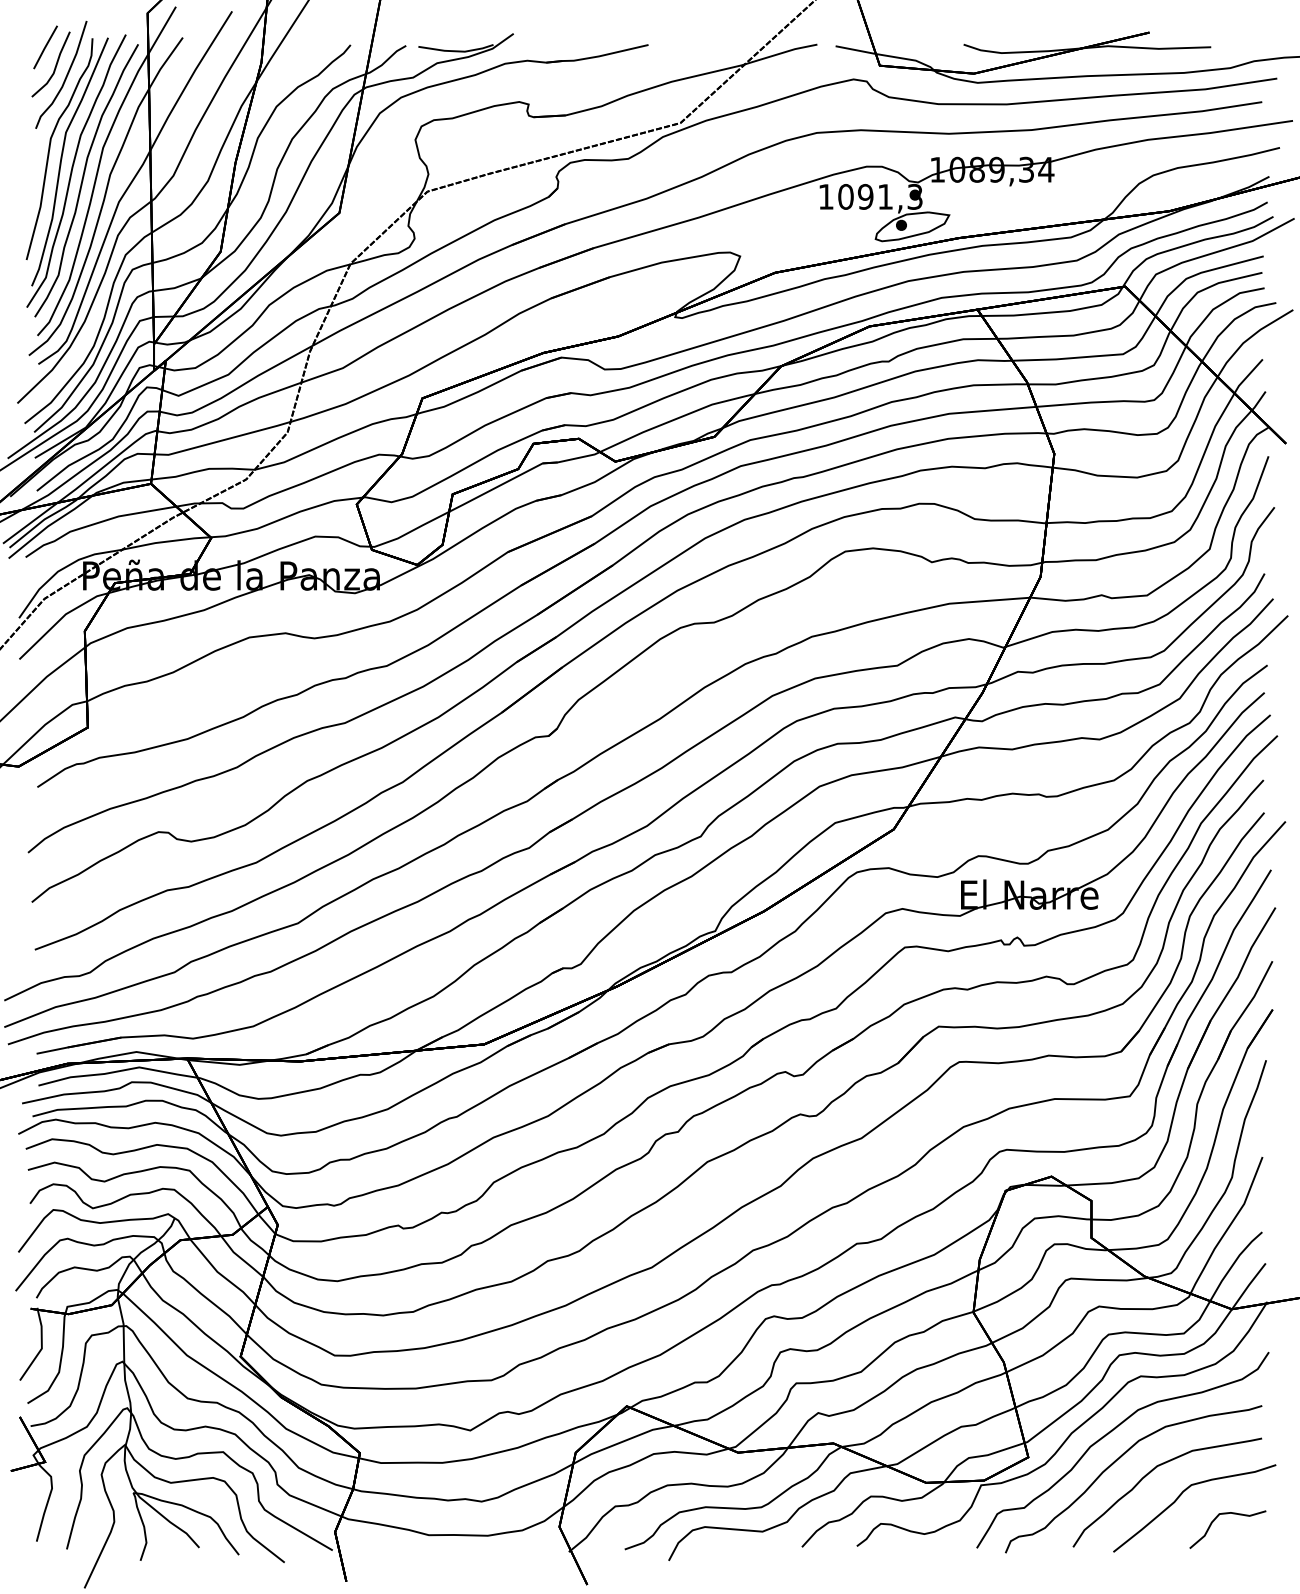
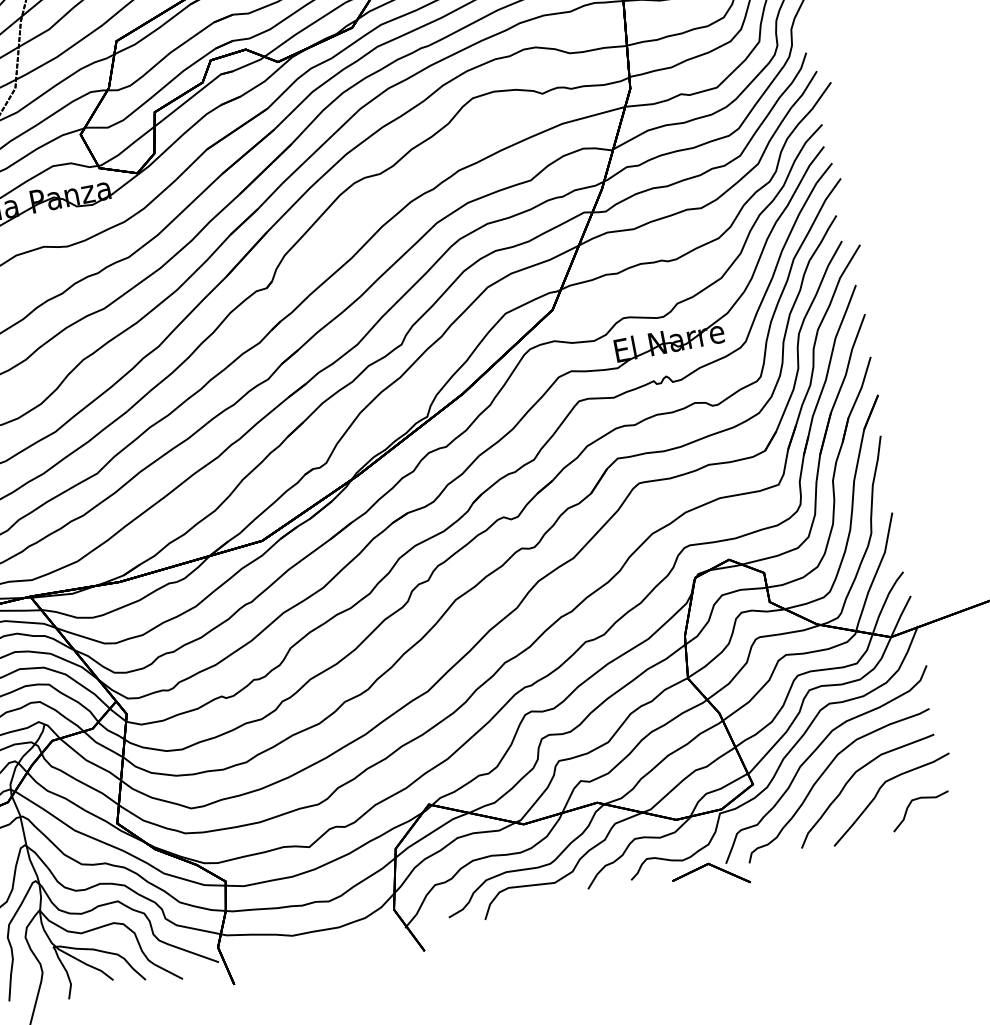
part: (960, 1549) -> (713, 867), added

